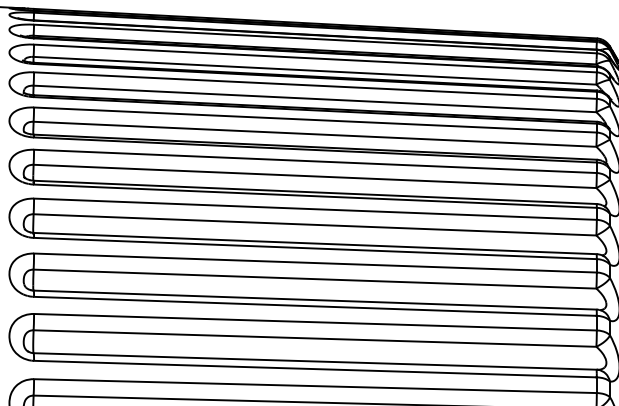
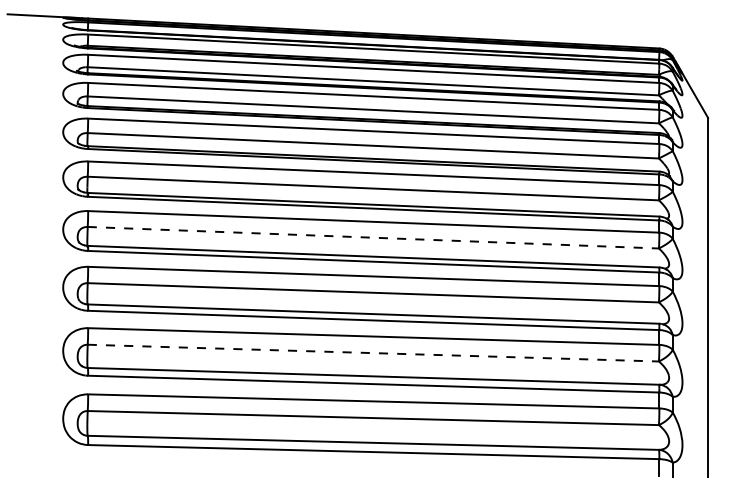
line: (315, 224) -> (373, 237), solid -> dashed
line: (315, 338) -> (373, 353), solid -> dashed

